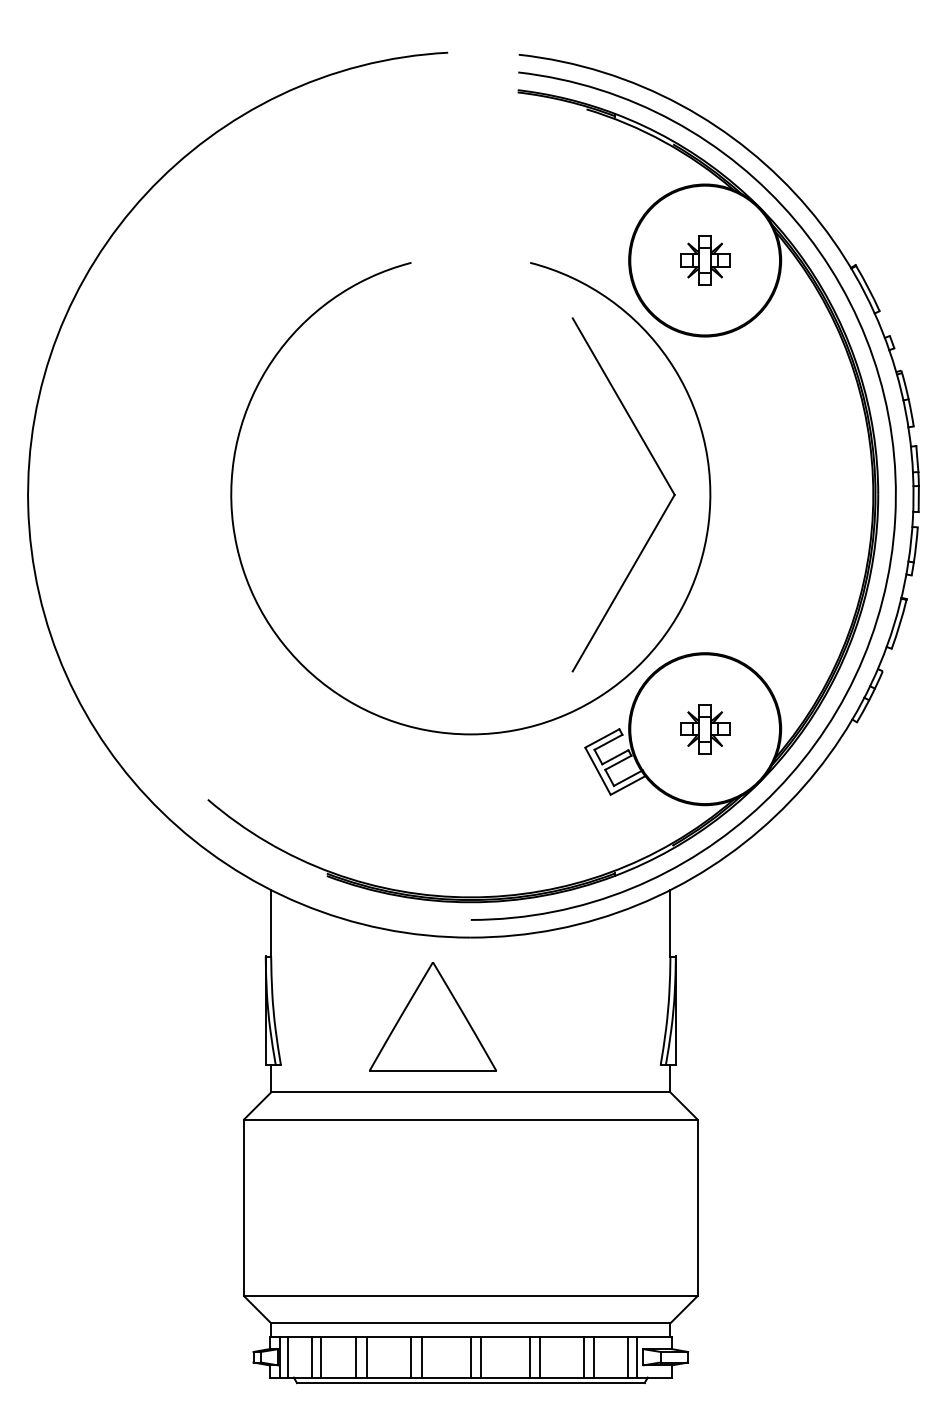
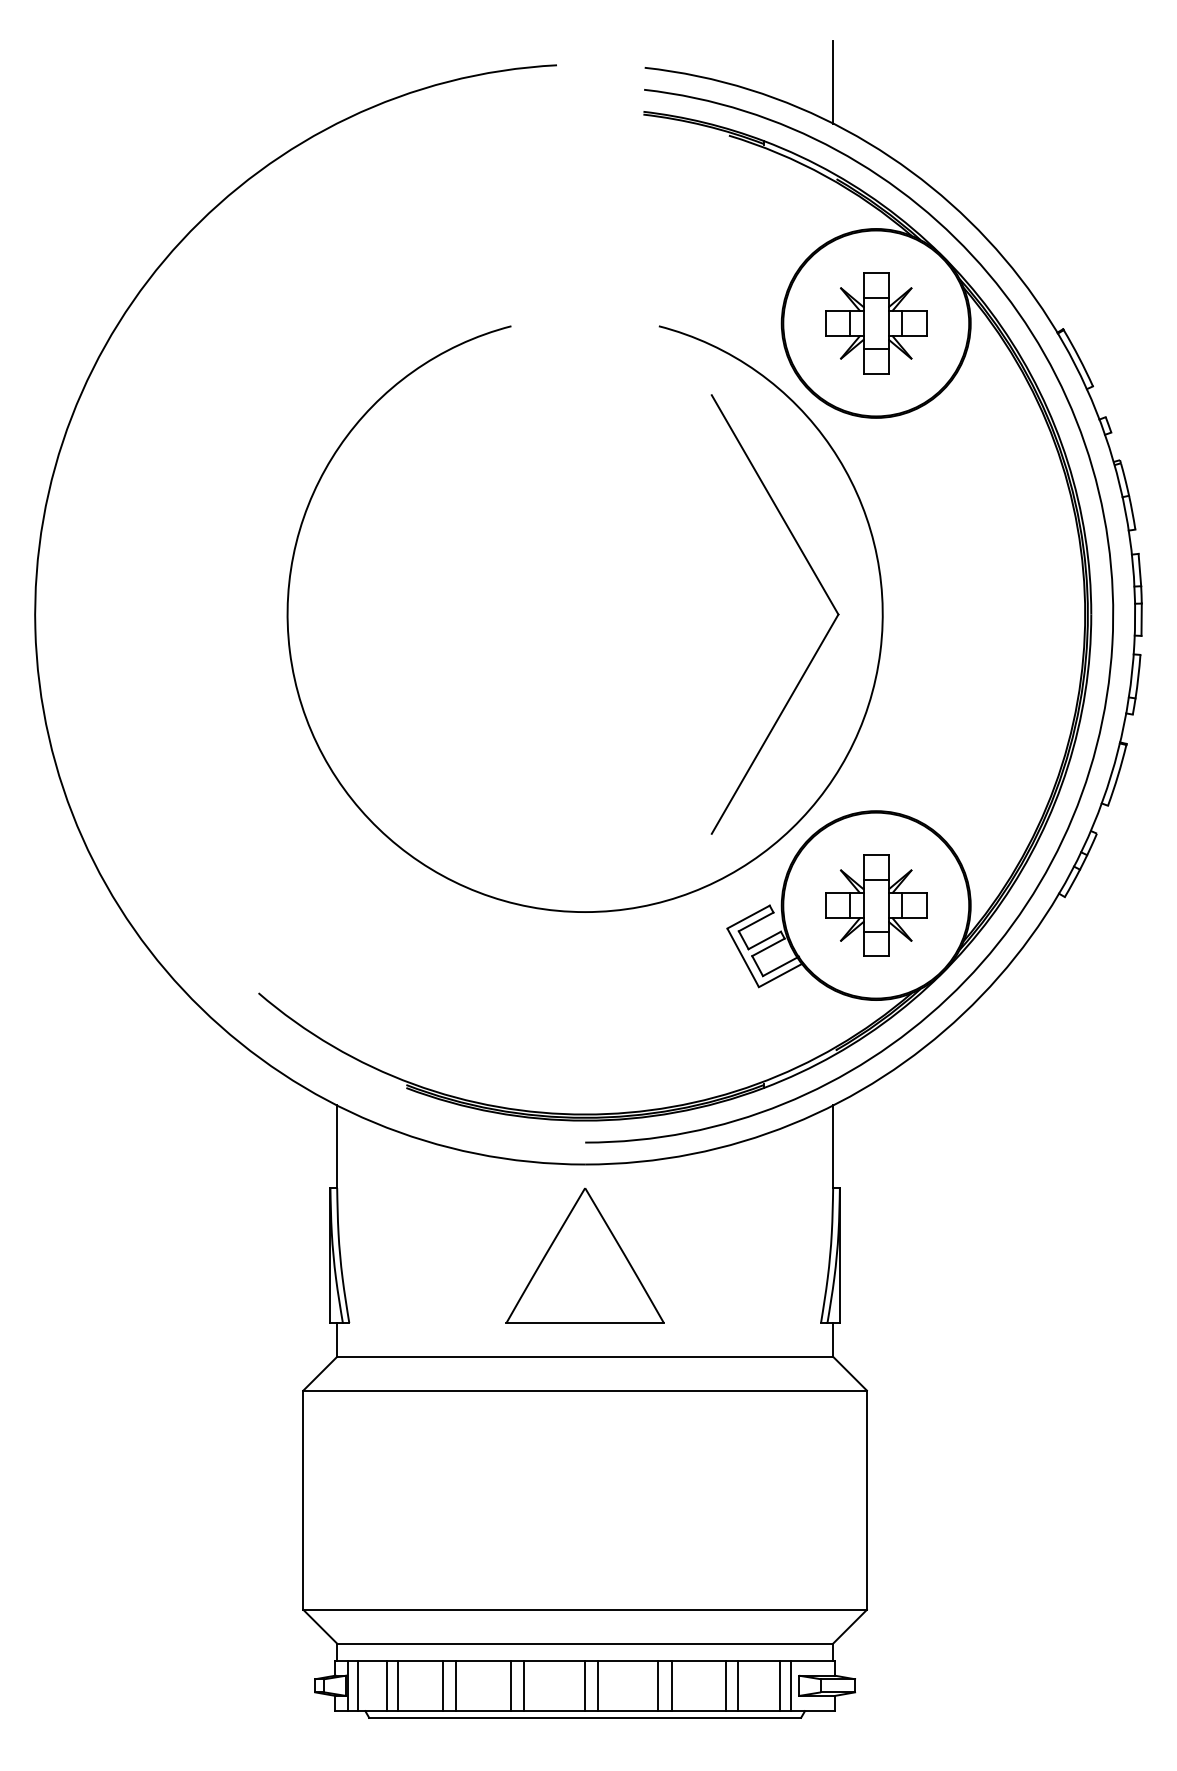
line: (670, 65) -> (833, 81), added
part: (705, 260) -> (876, 323), size x1.67
part: (705, 729) -> (876, 905), size x1.67
part: (432, 1016) -> (584, 1255), moved

